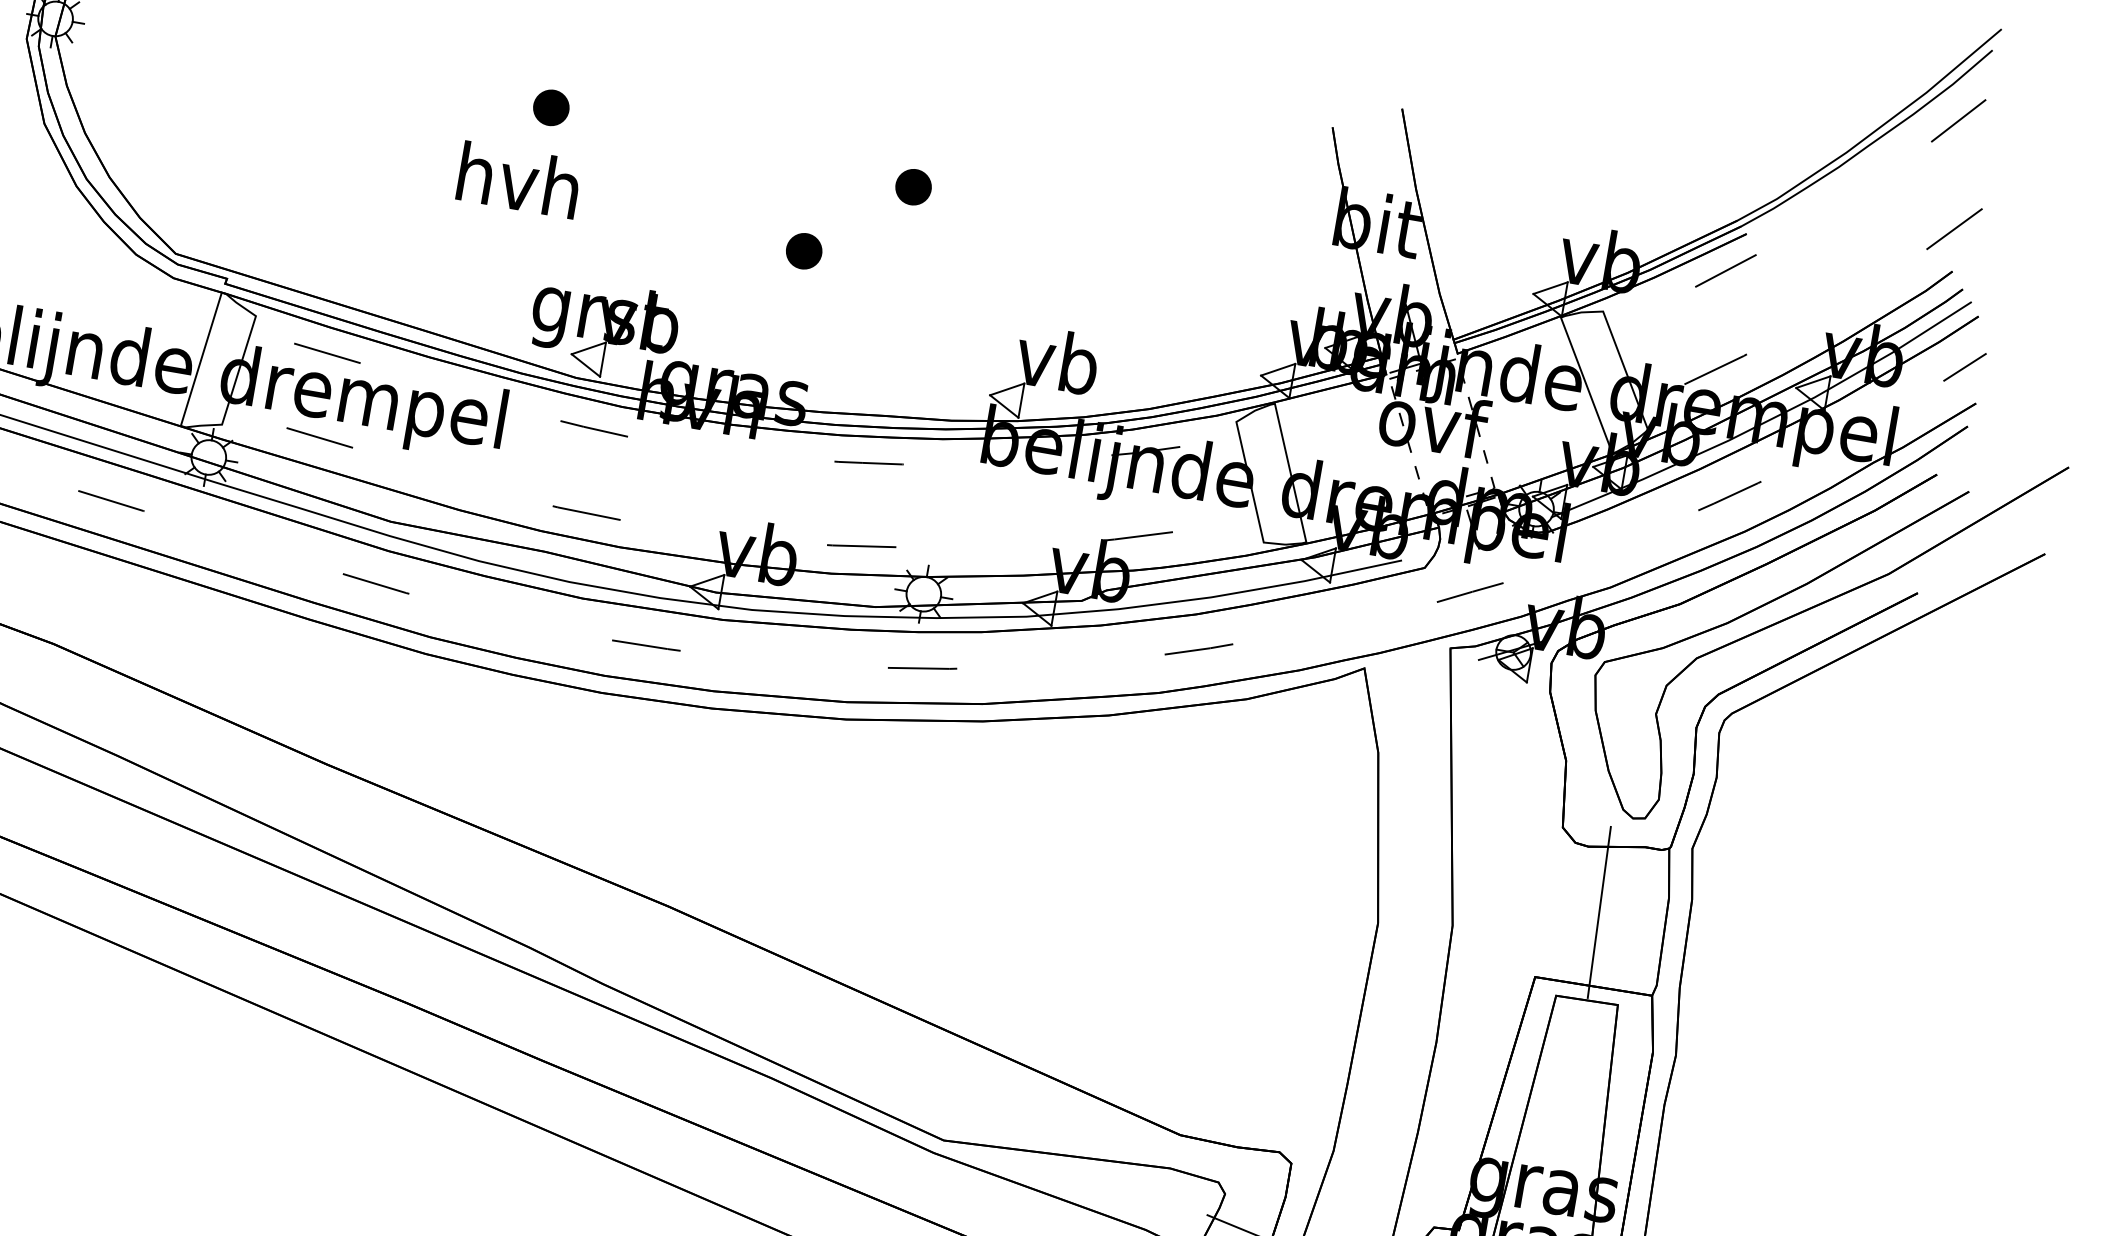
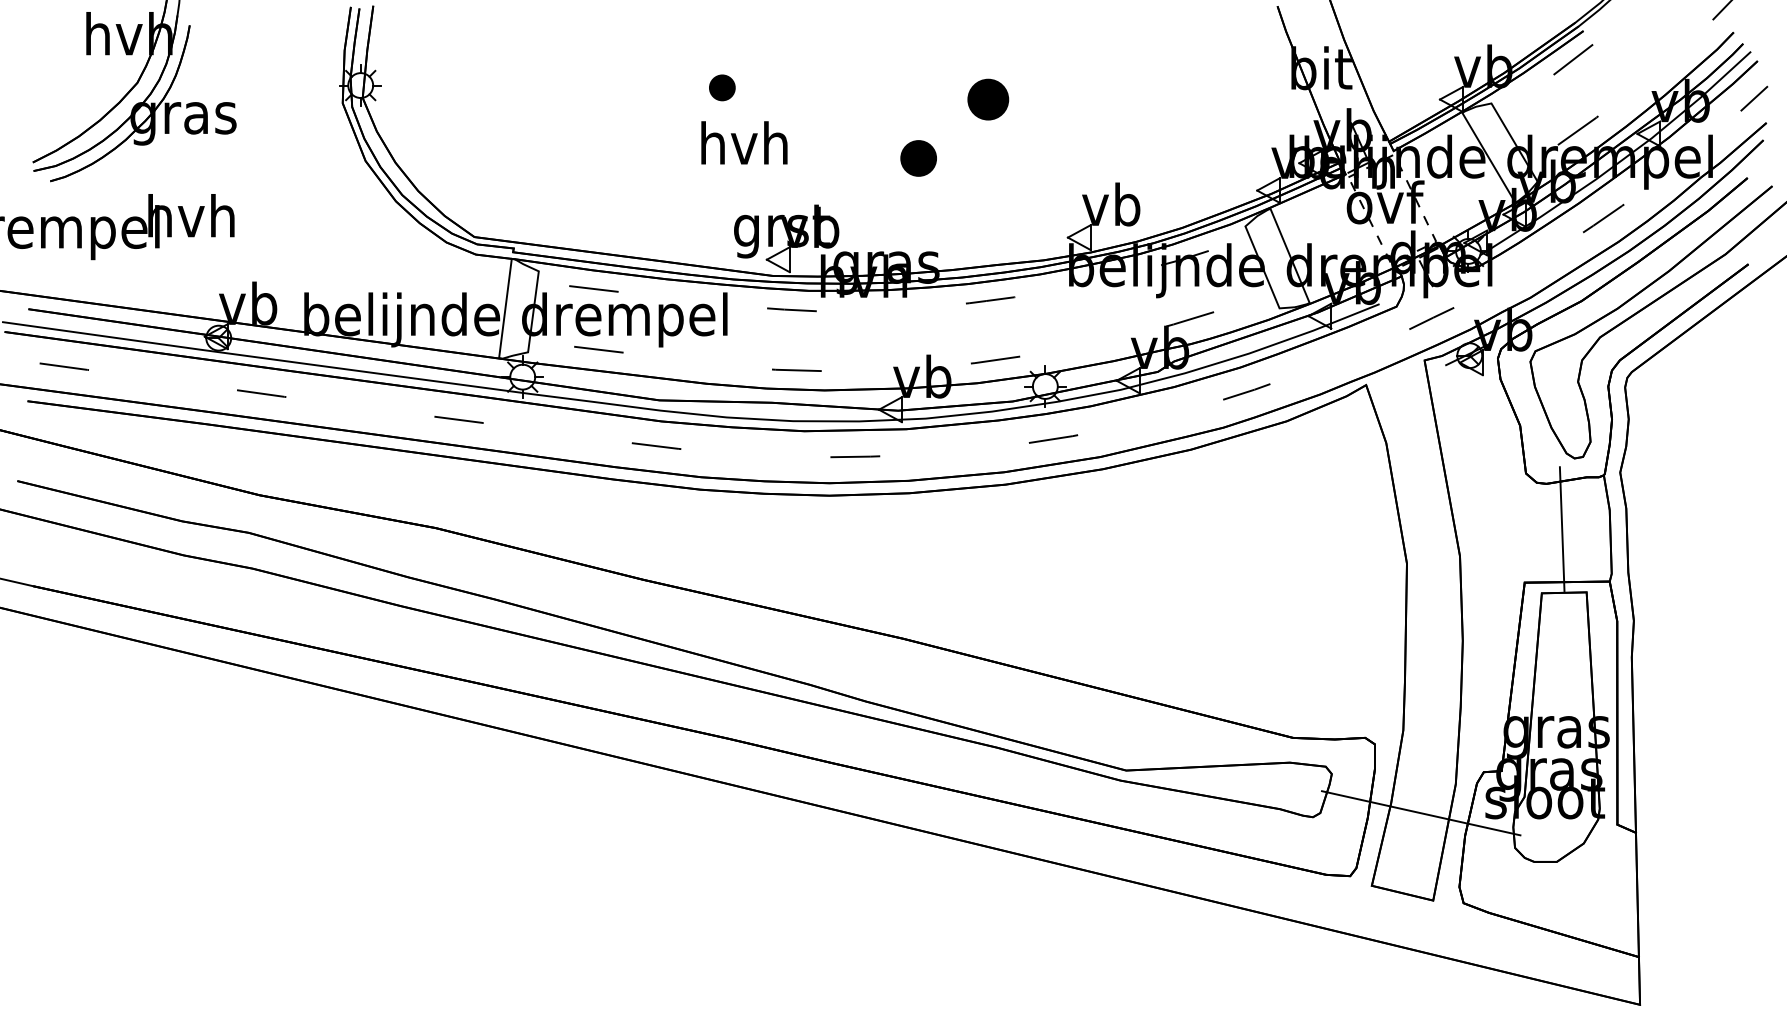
text: (519, 179) -> (744, 142), moved
part: (913, 186) -> (988, 99), size x1.6
part: (803, 251) -> (918, 158), size x1.4

